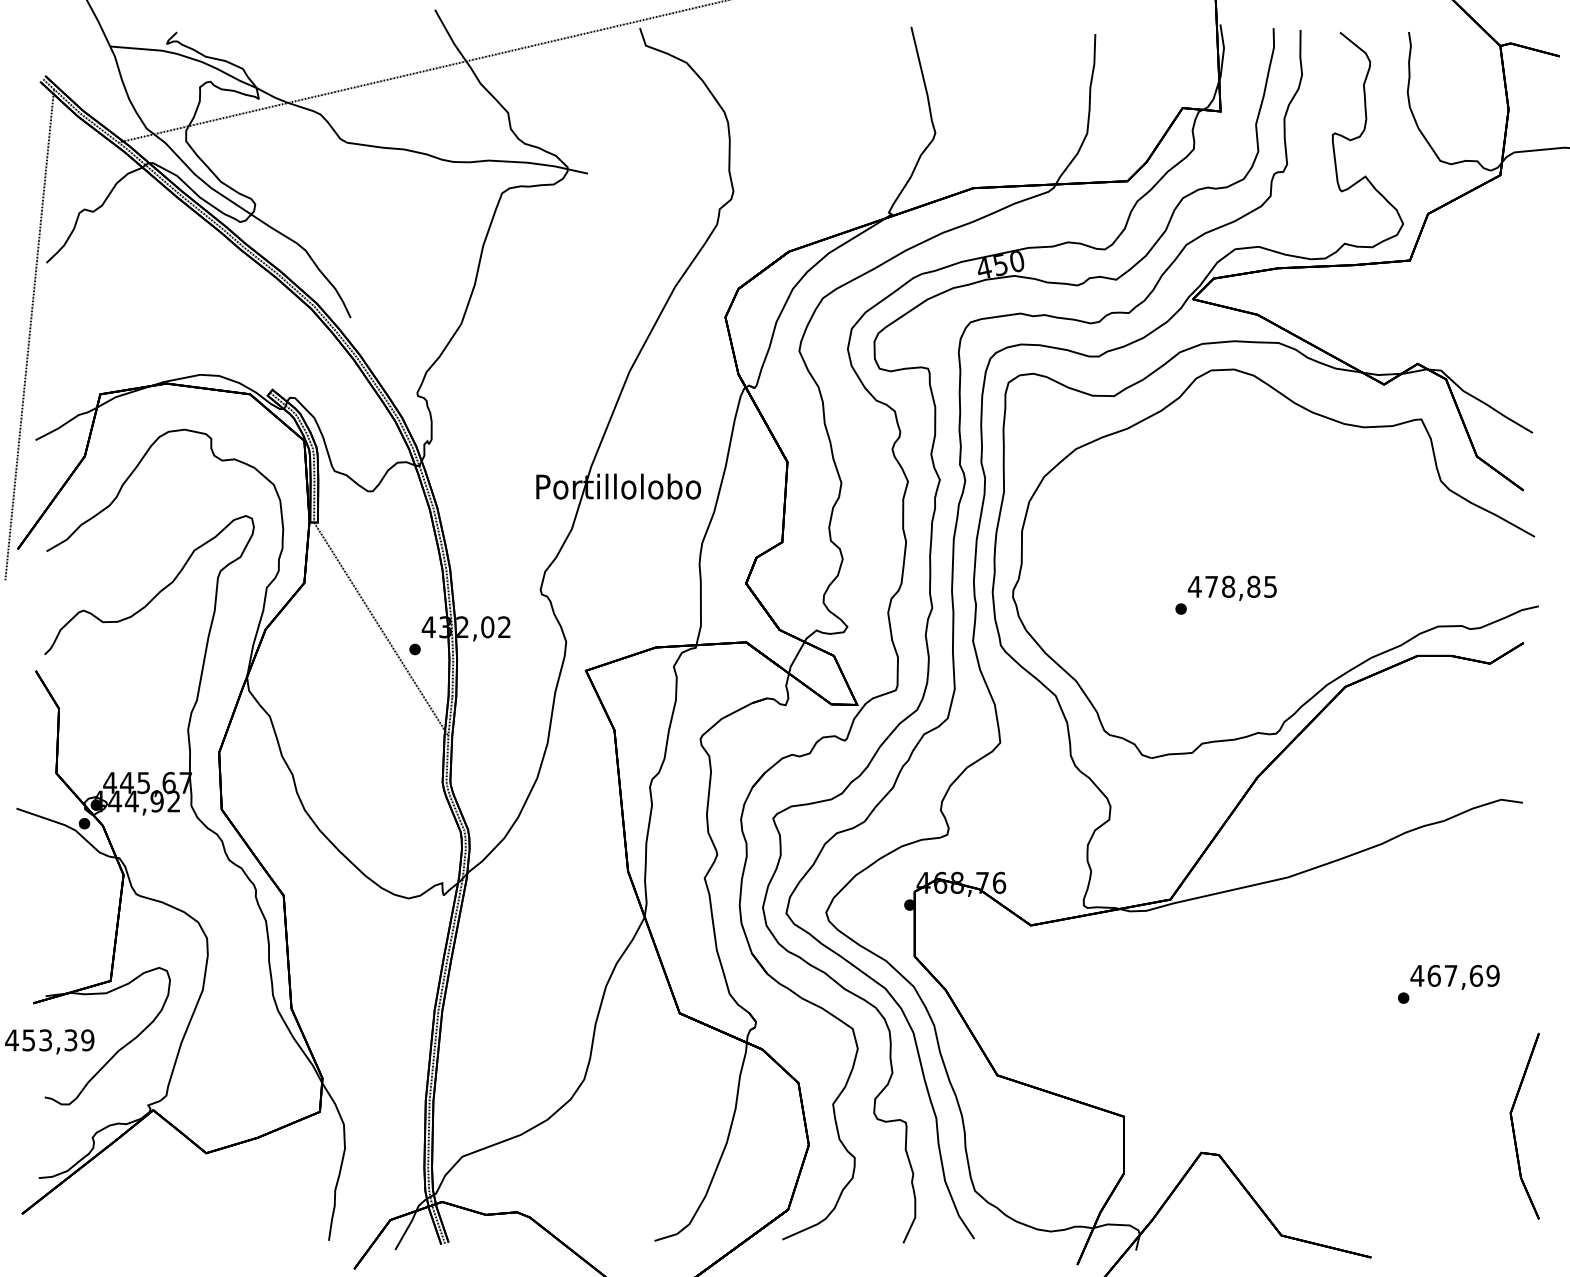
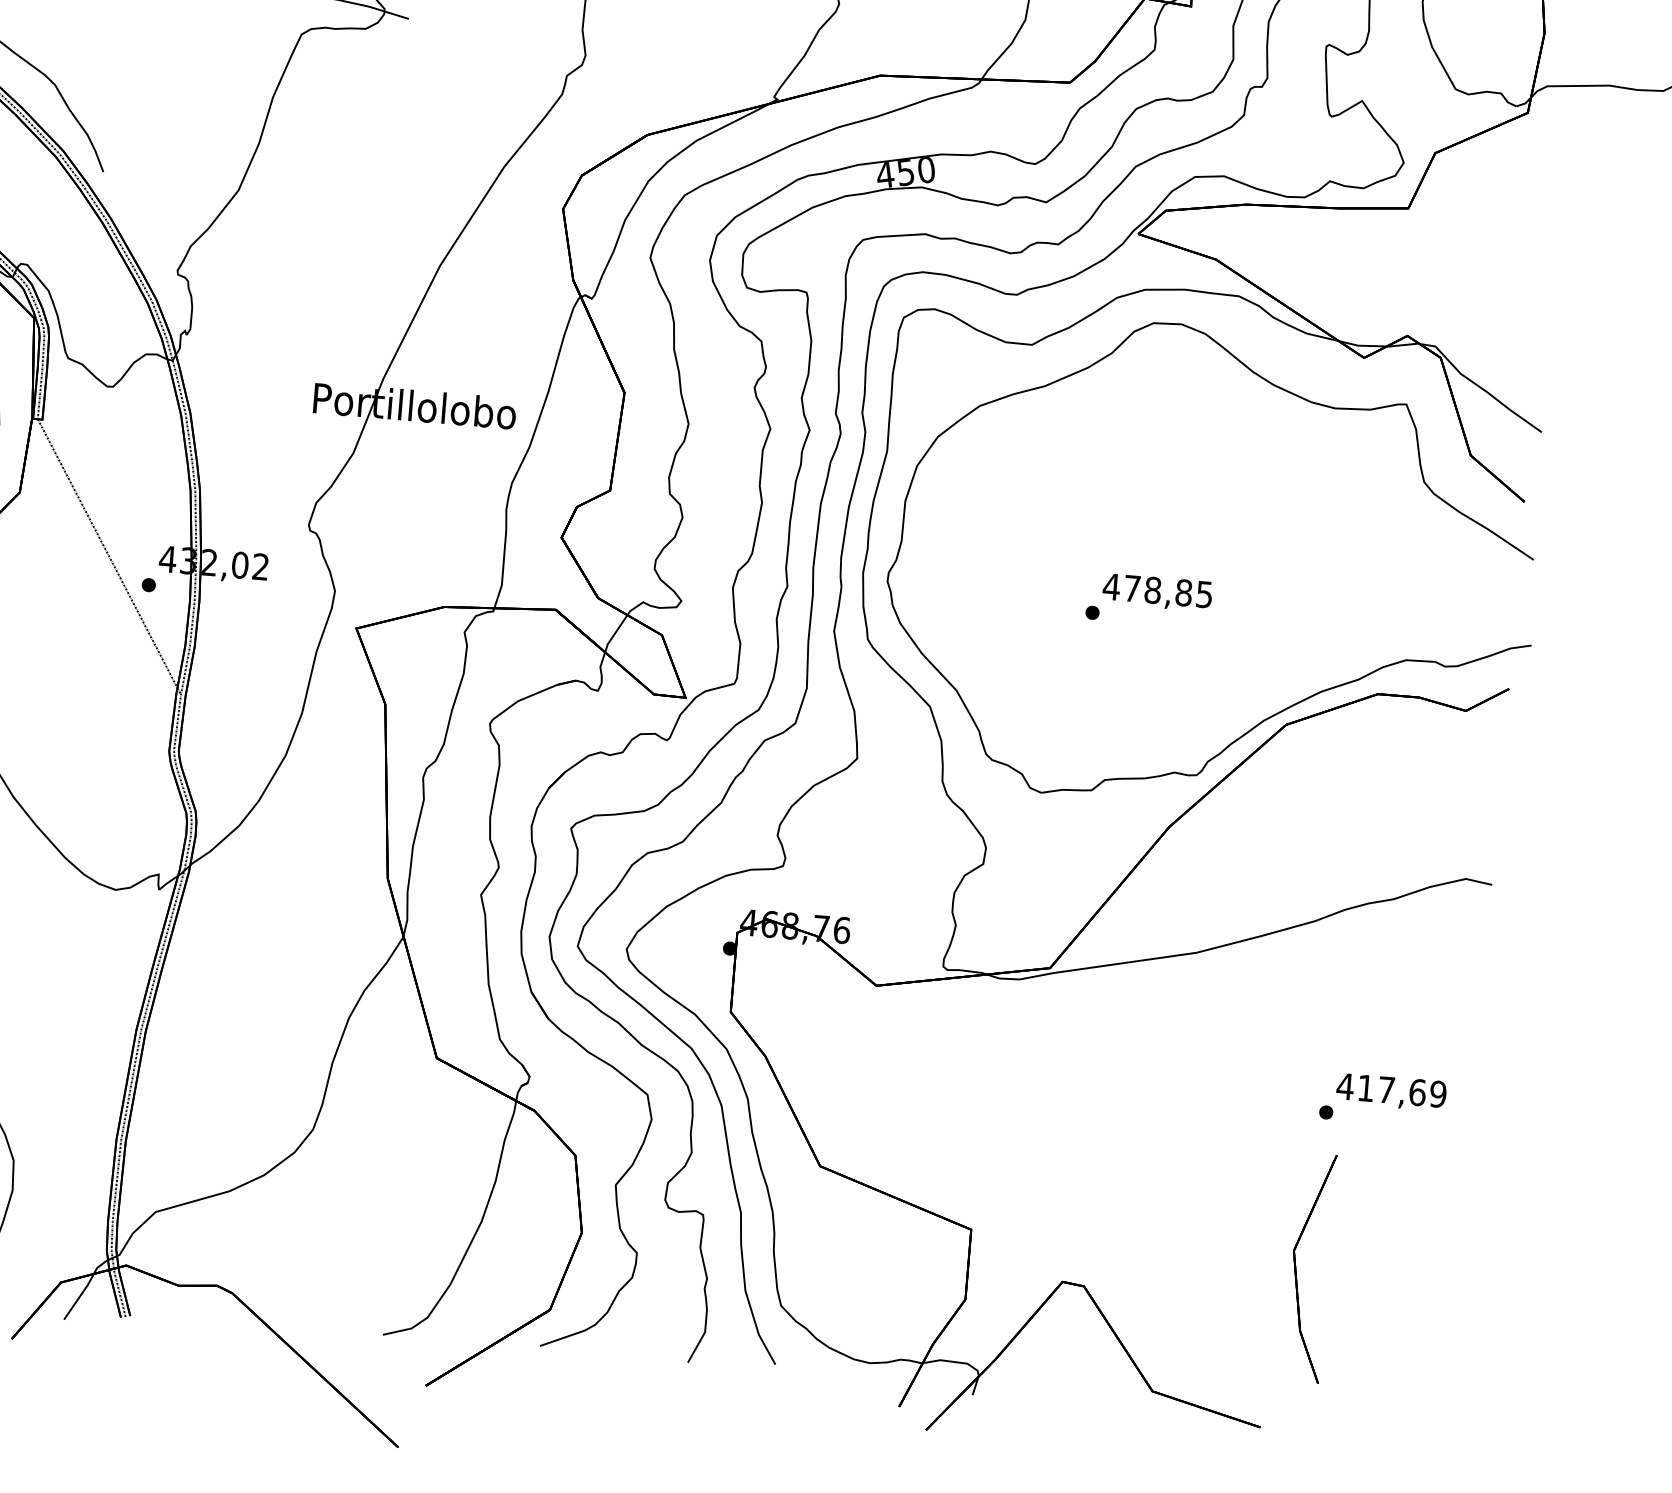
text: (1433, 975) -> (1365, 1087), 467,69 -> 417,69
part: (1514, 1128) -> (1297, 1269), moved

